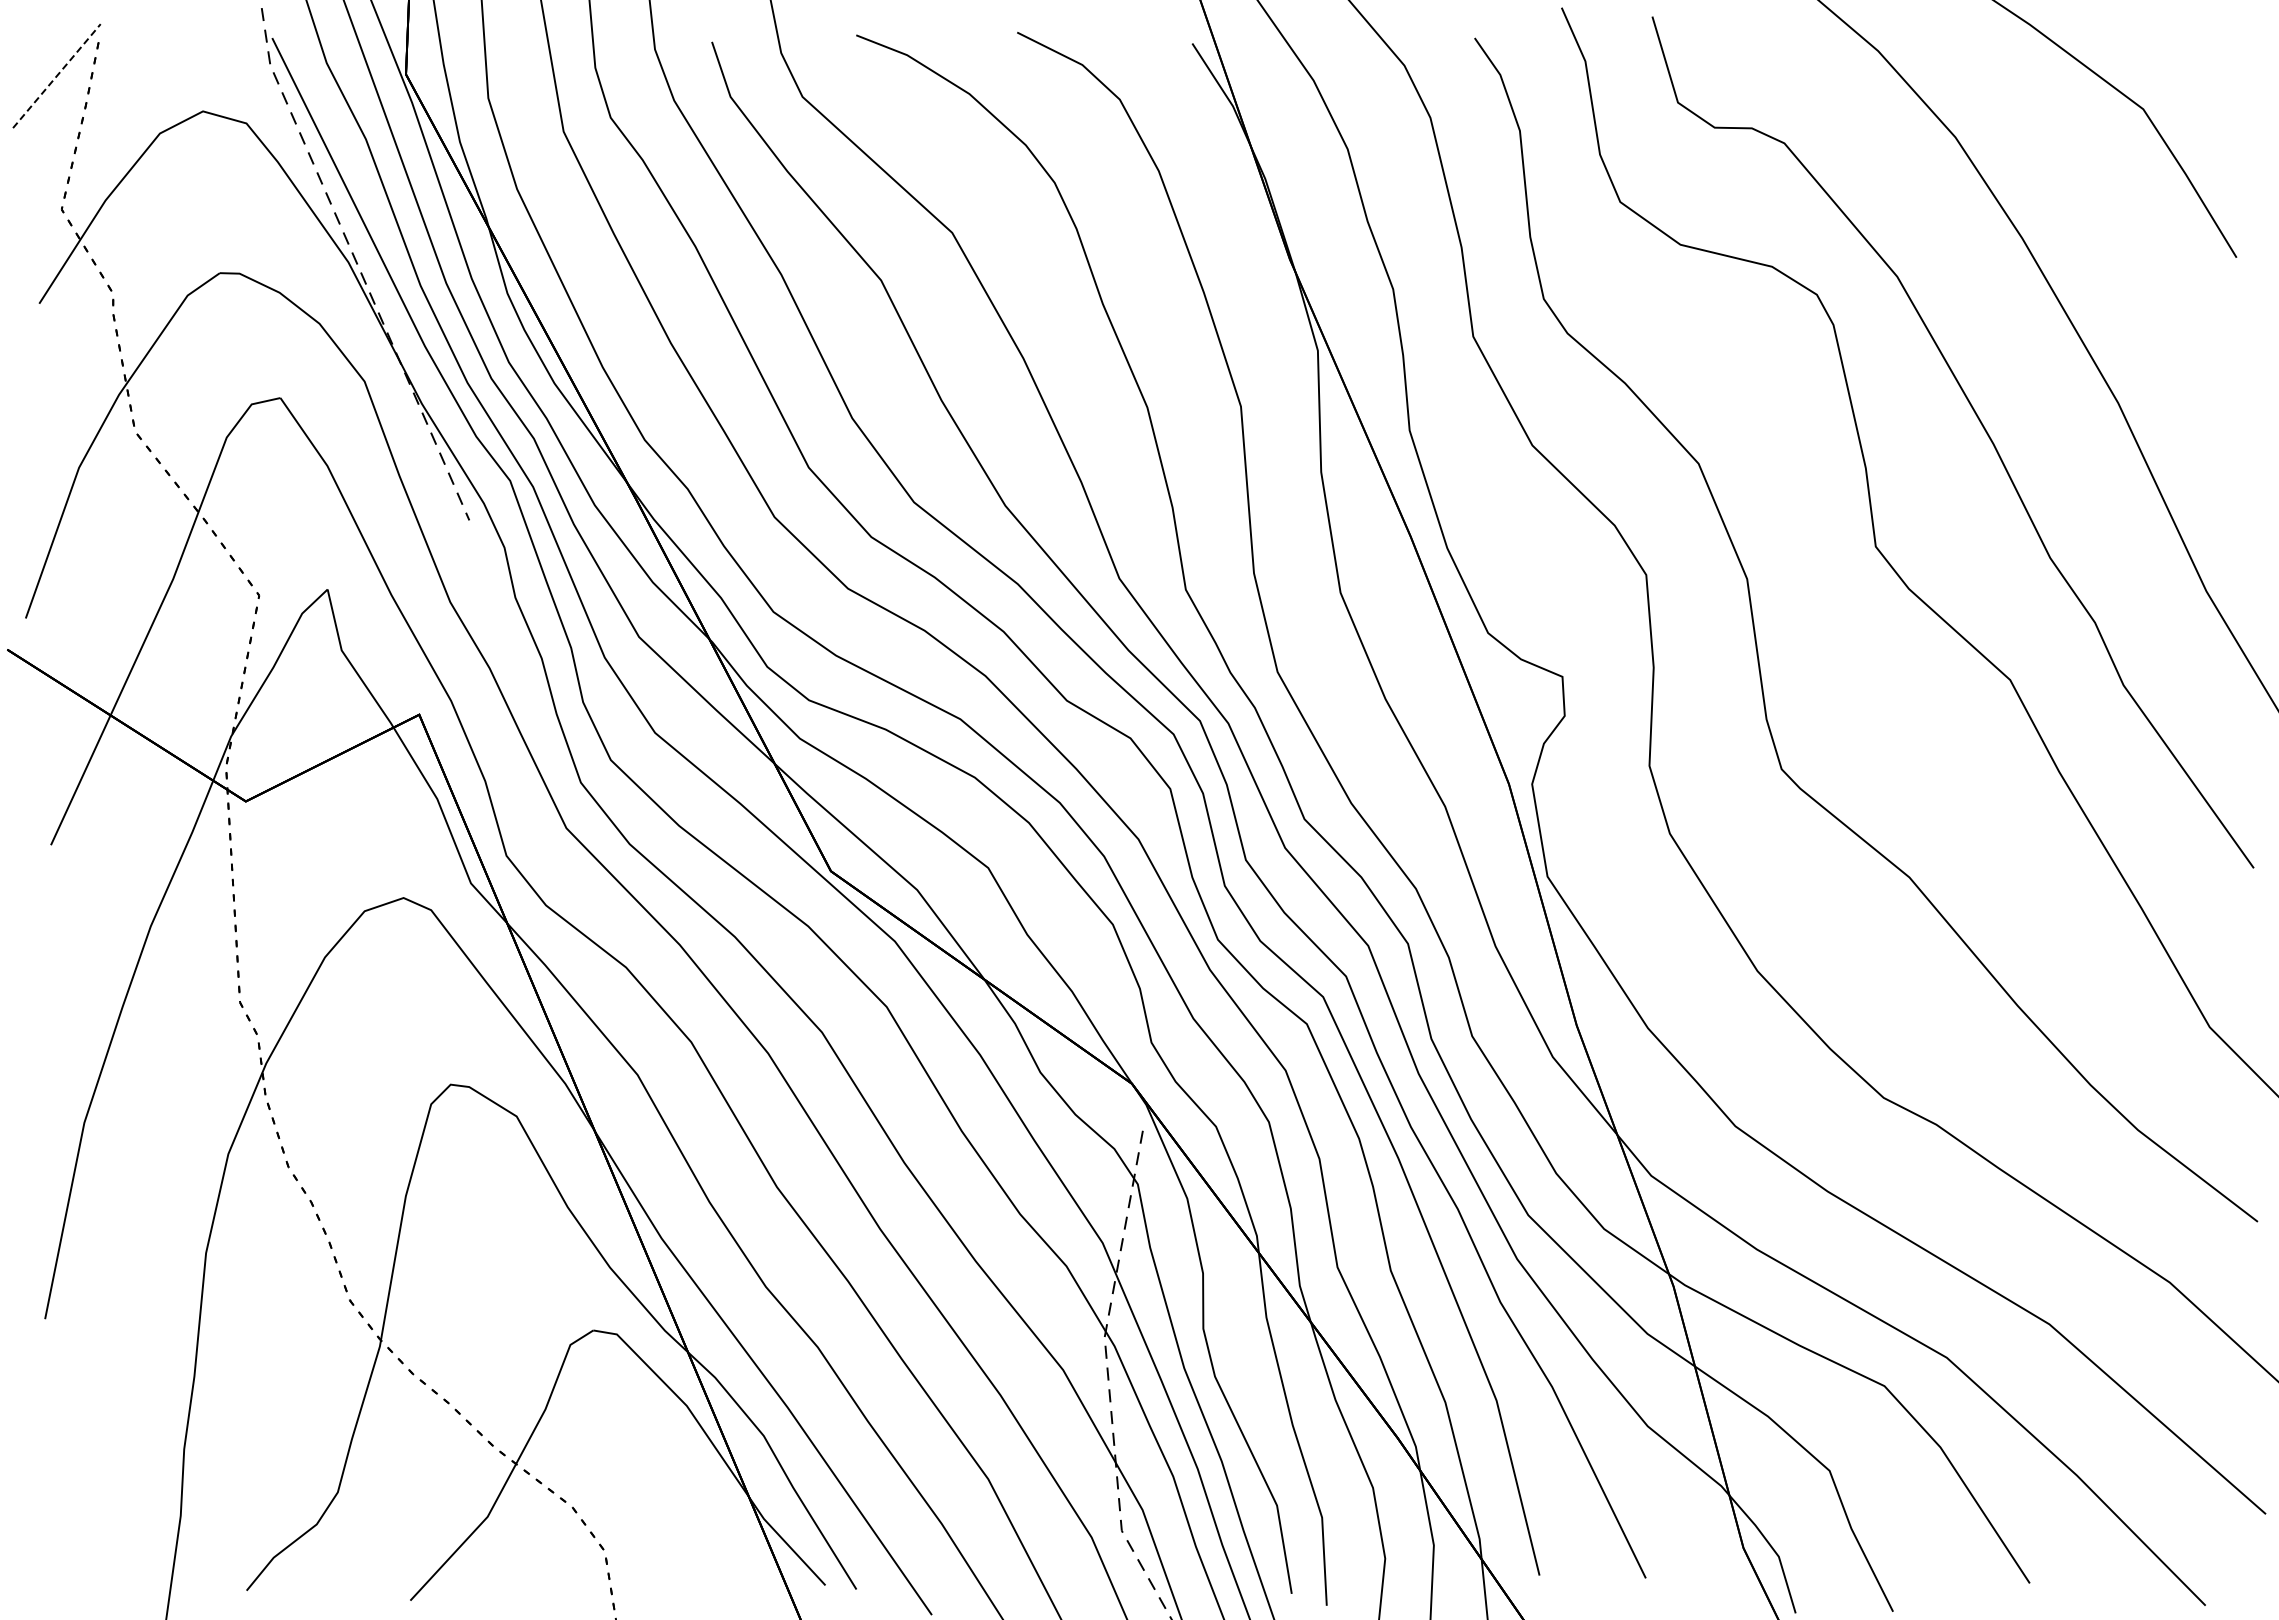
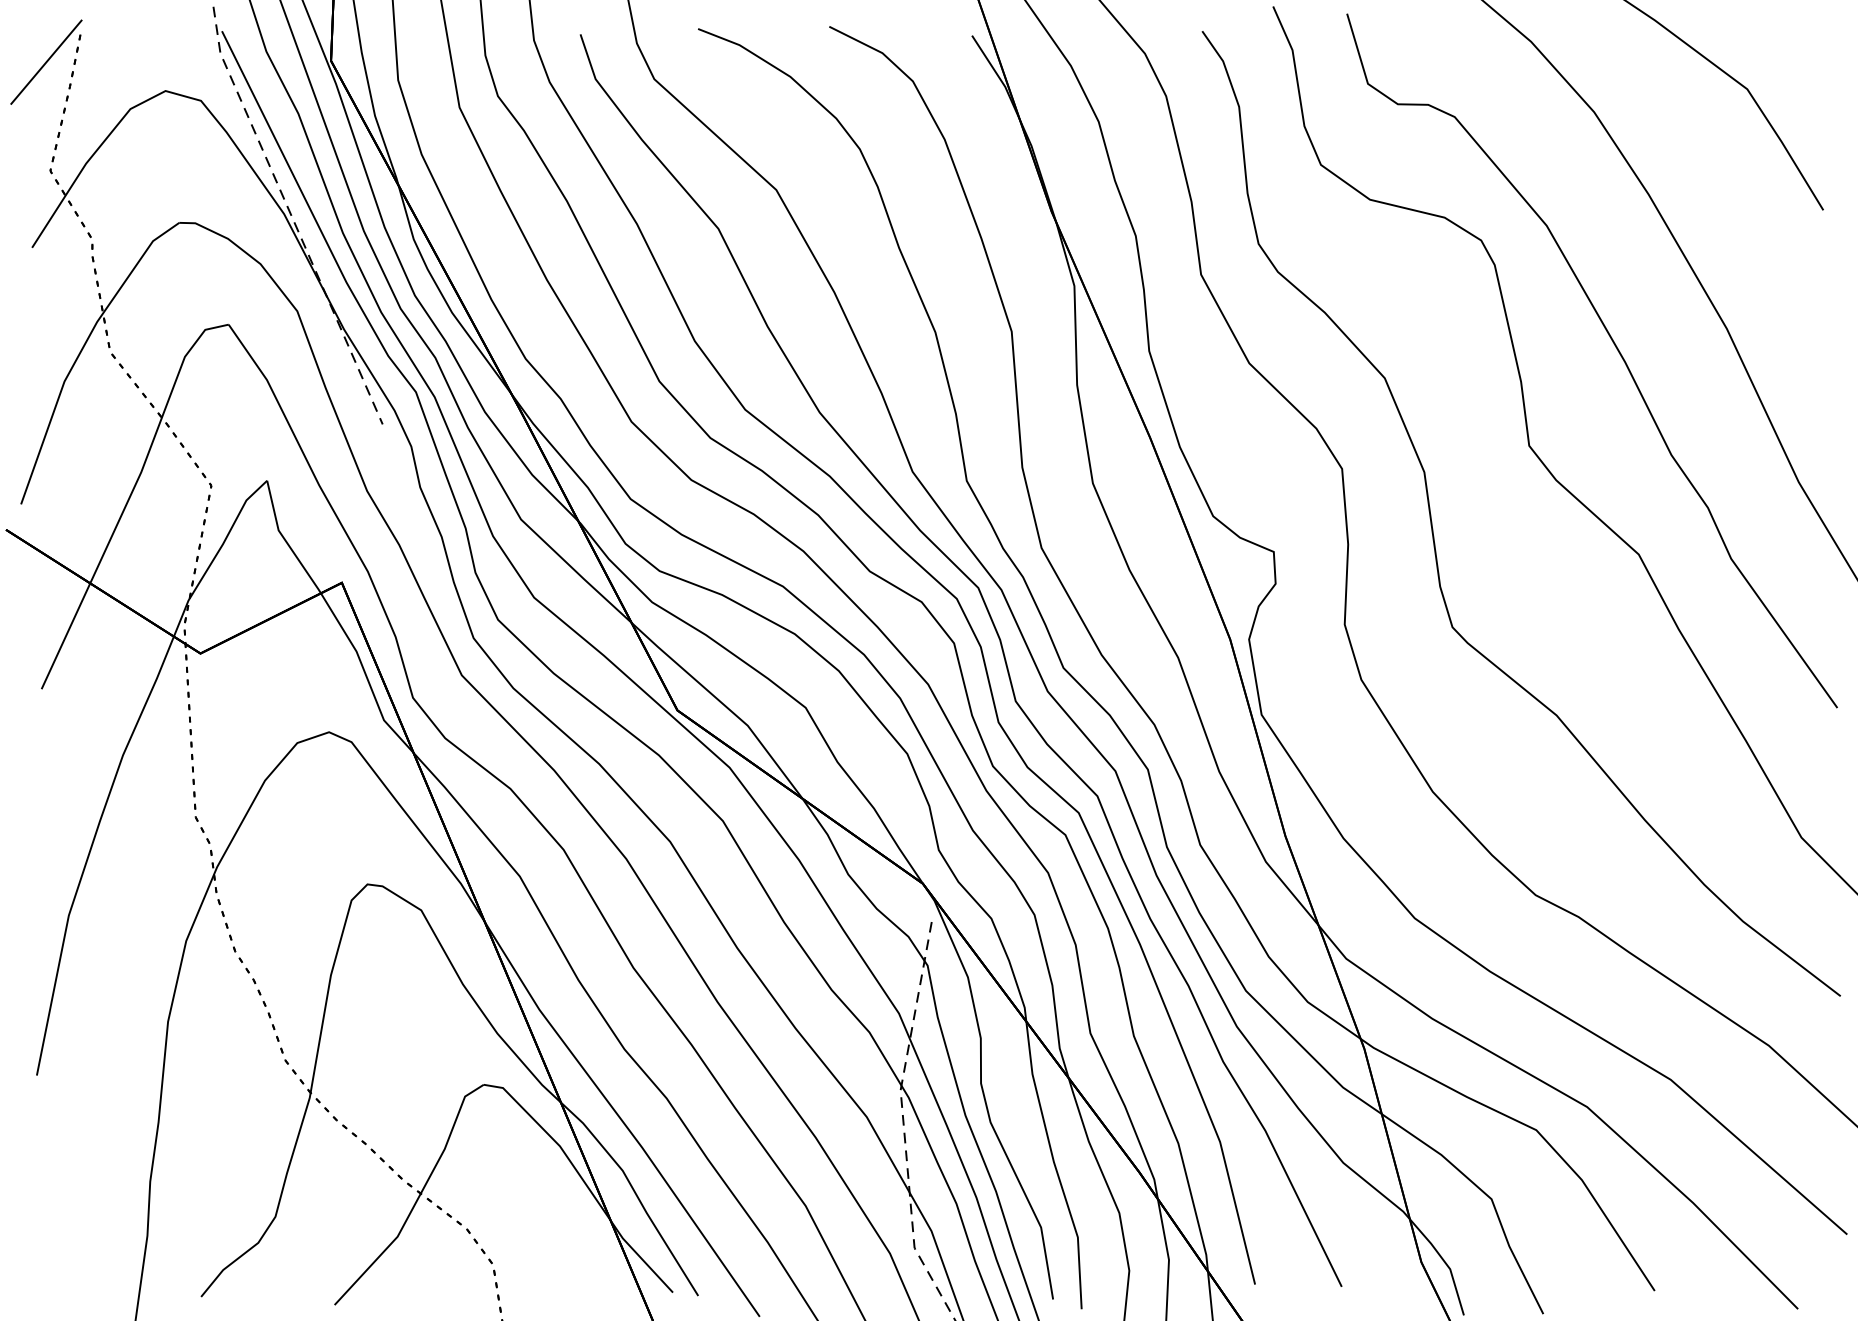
line: (56, 76) -> (46, 62), dashed -> solid

